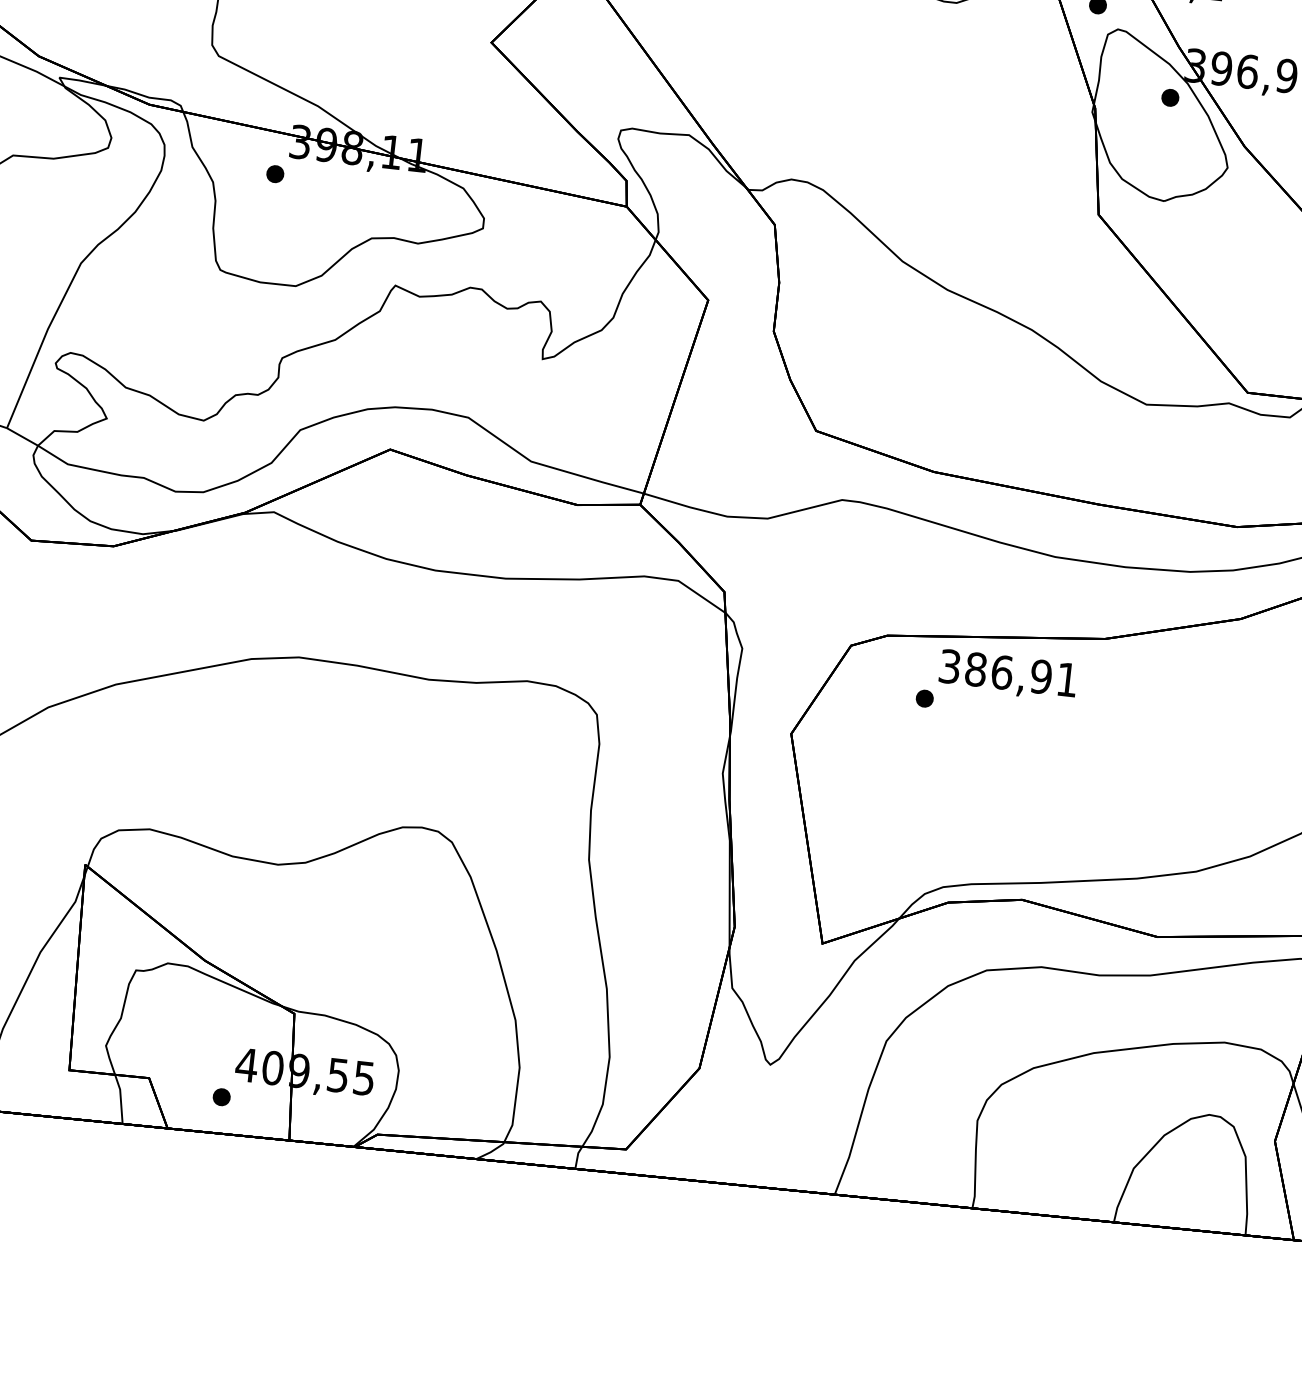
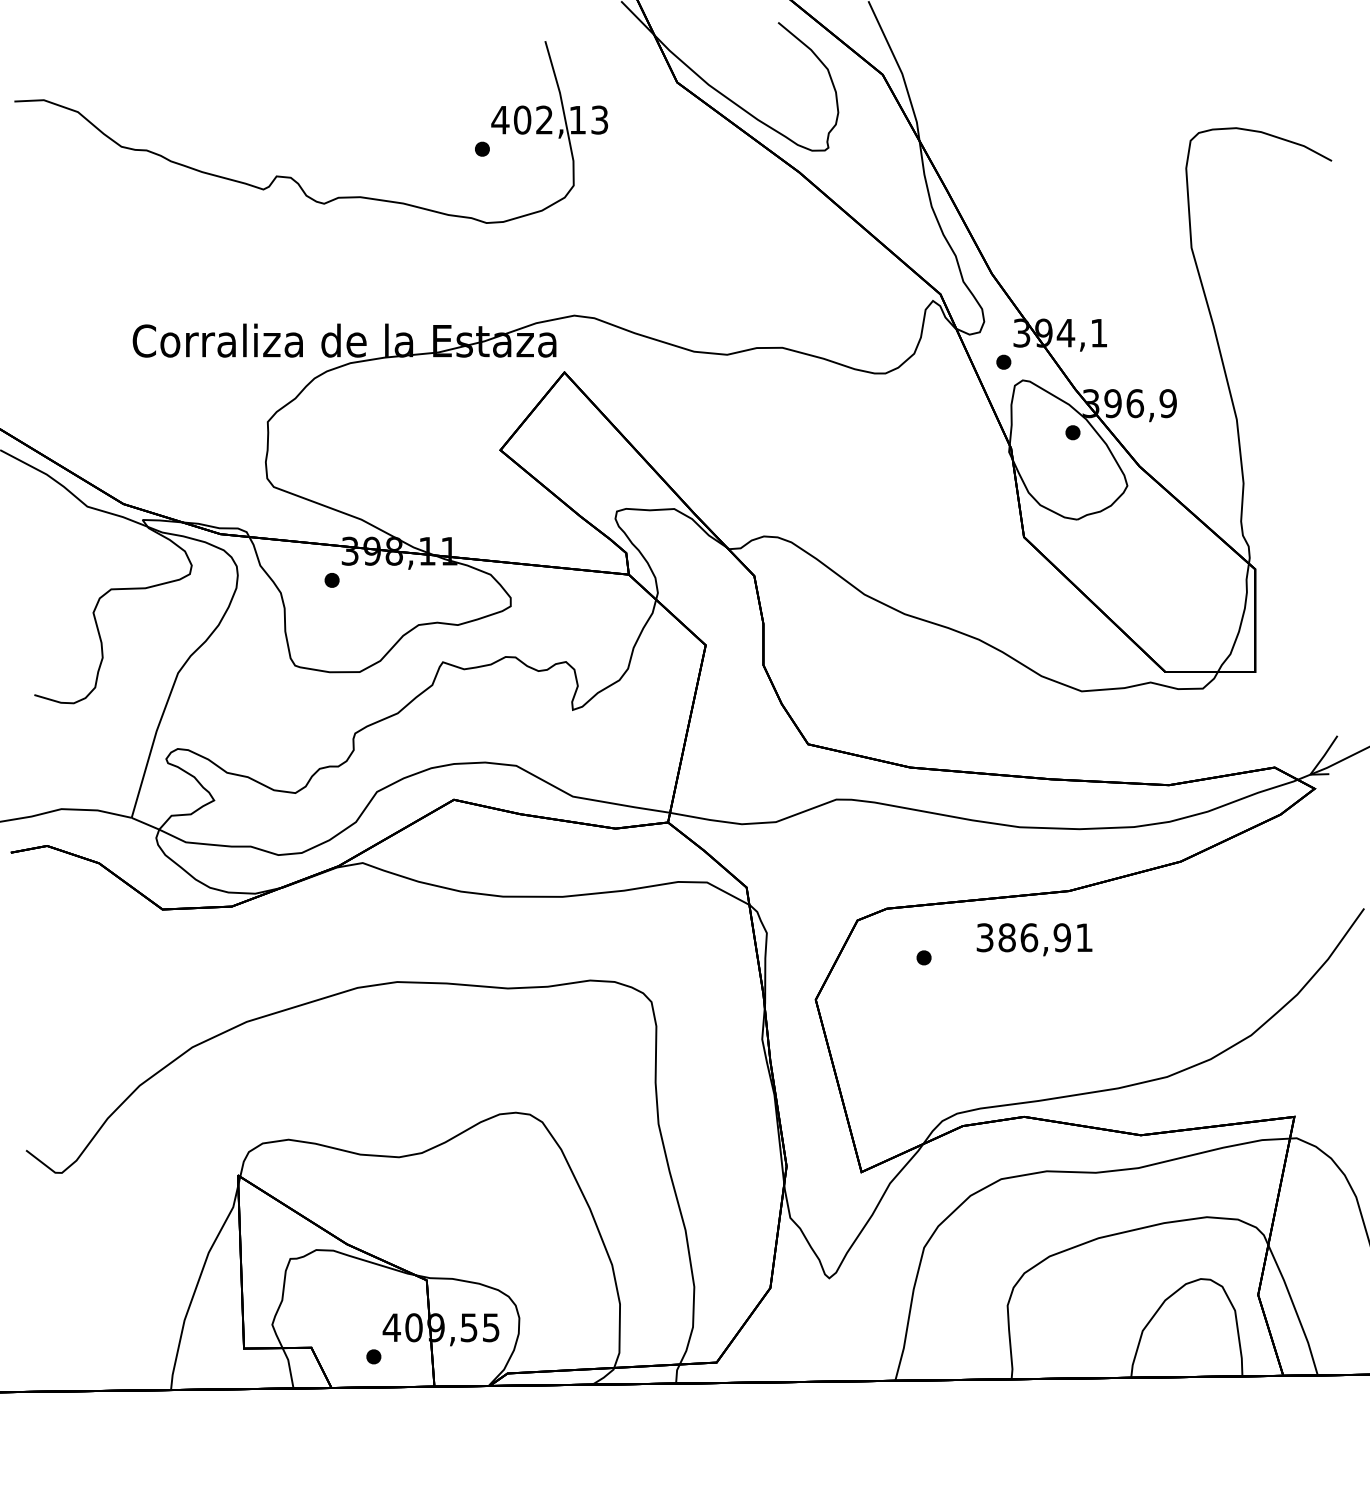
text: (1008, 675) -> (1034, 939), moved

